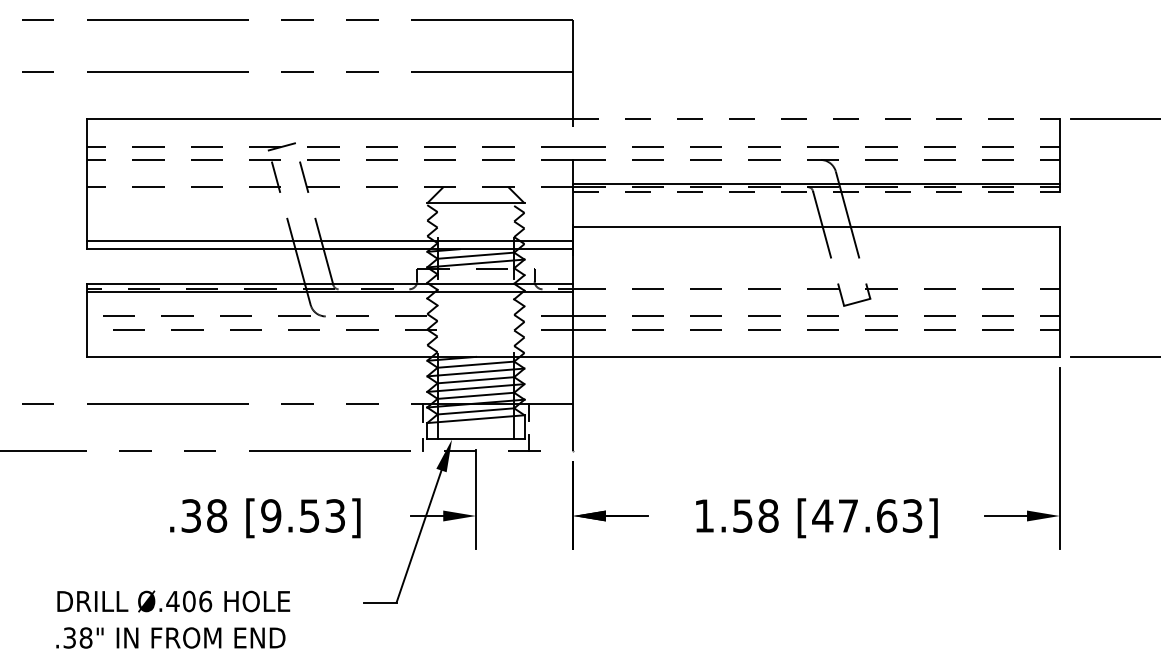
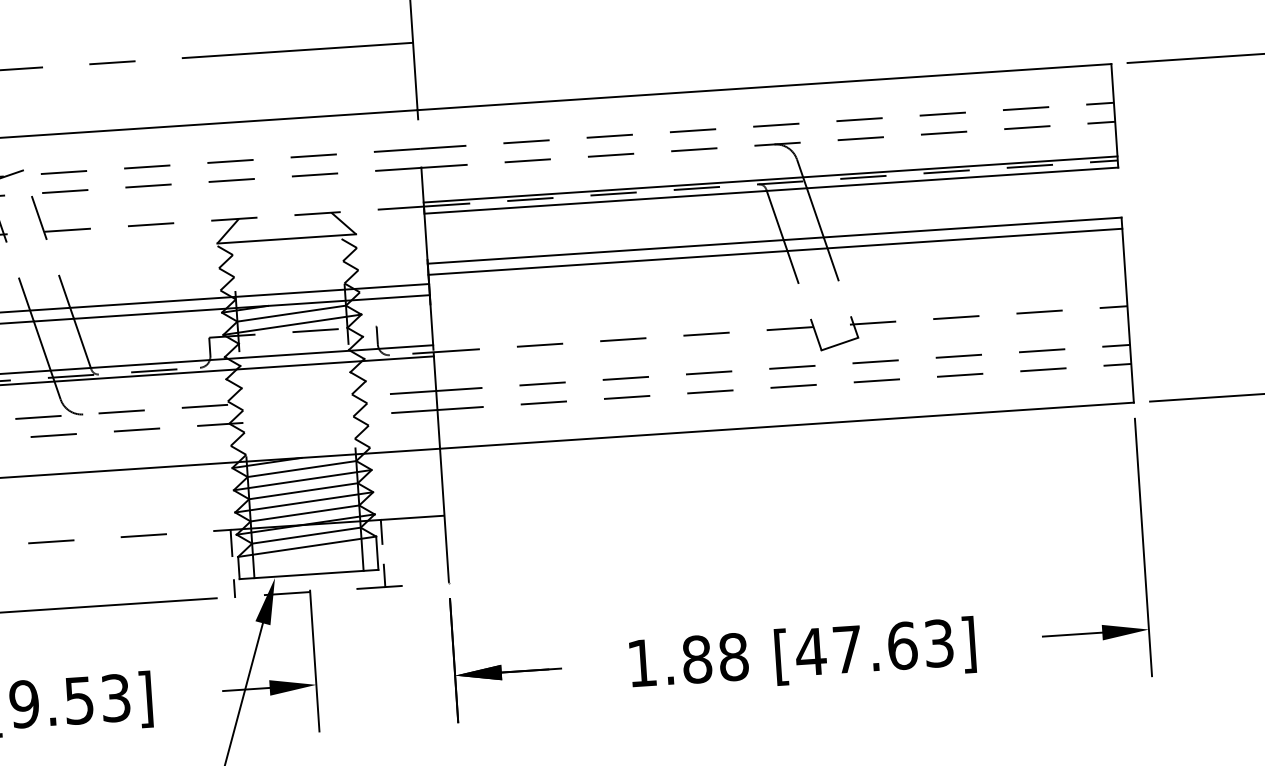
line: (816, 119) -> (764, 87), dashed -> solid
line: (816, 192) -> (771, 191), dashed -> solid
line: (816, 234) -> (775, 251), added
text: (742, 515) -> (696, 658), 1.58 -> 1.88

